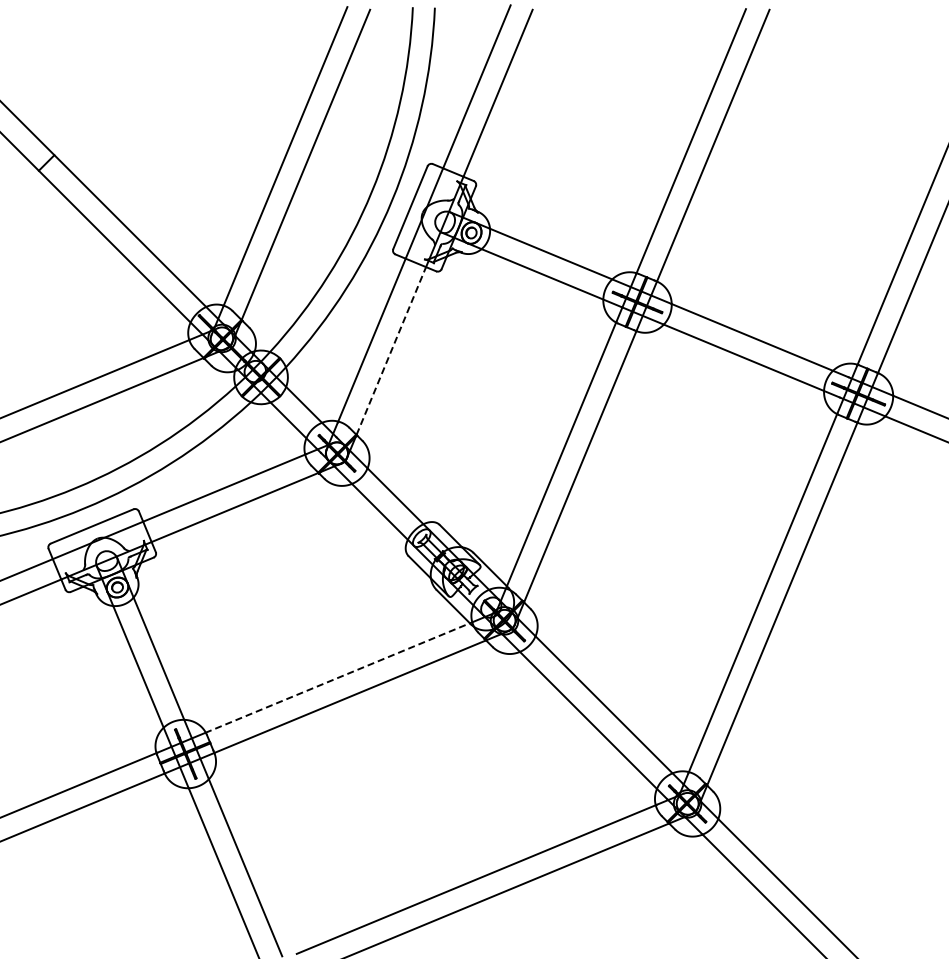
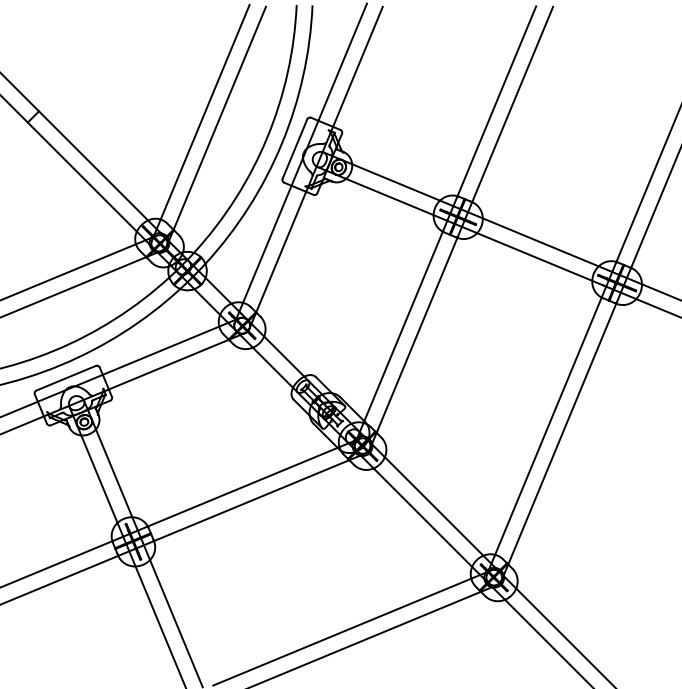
line: (391, 351) -> (281, 252), dashed -> solid
line: (337, 677) -> (242, 486), dashed -> solid

